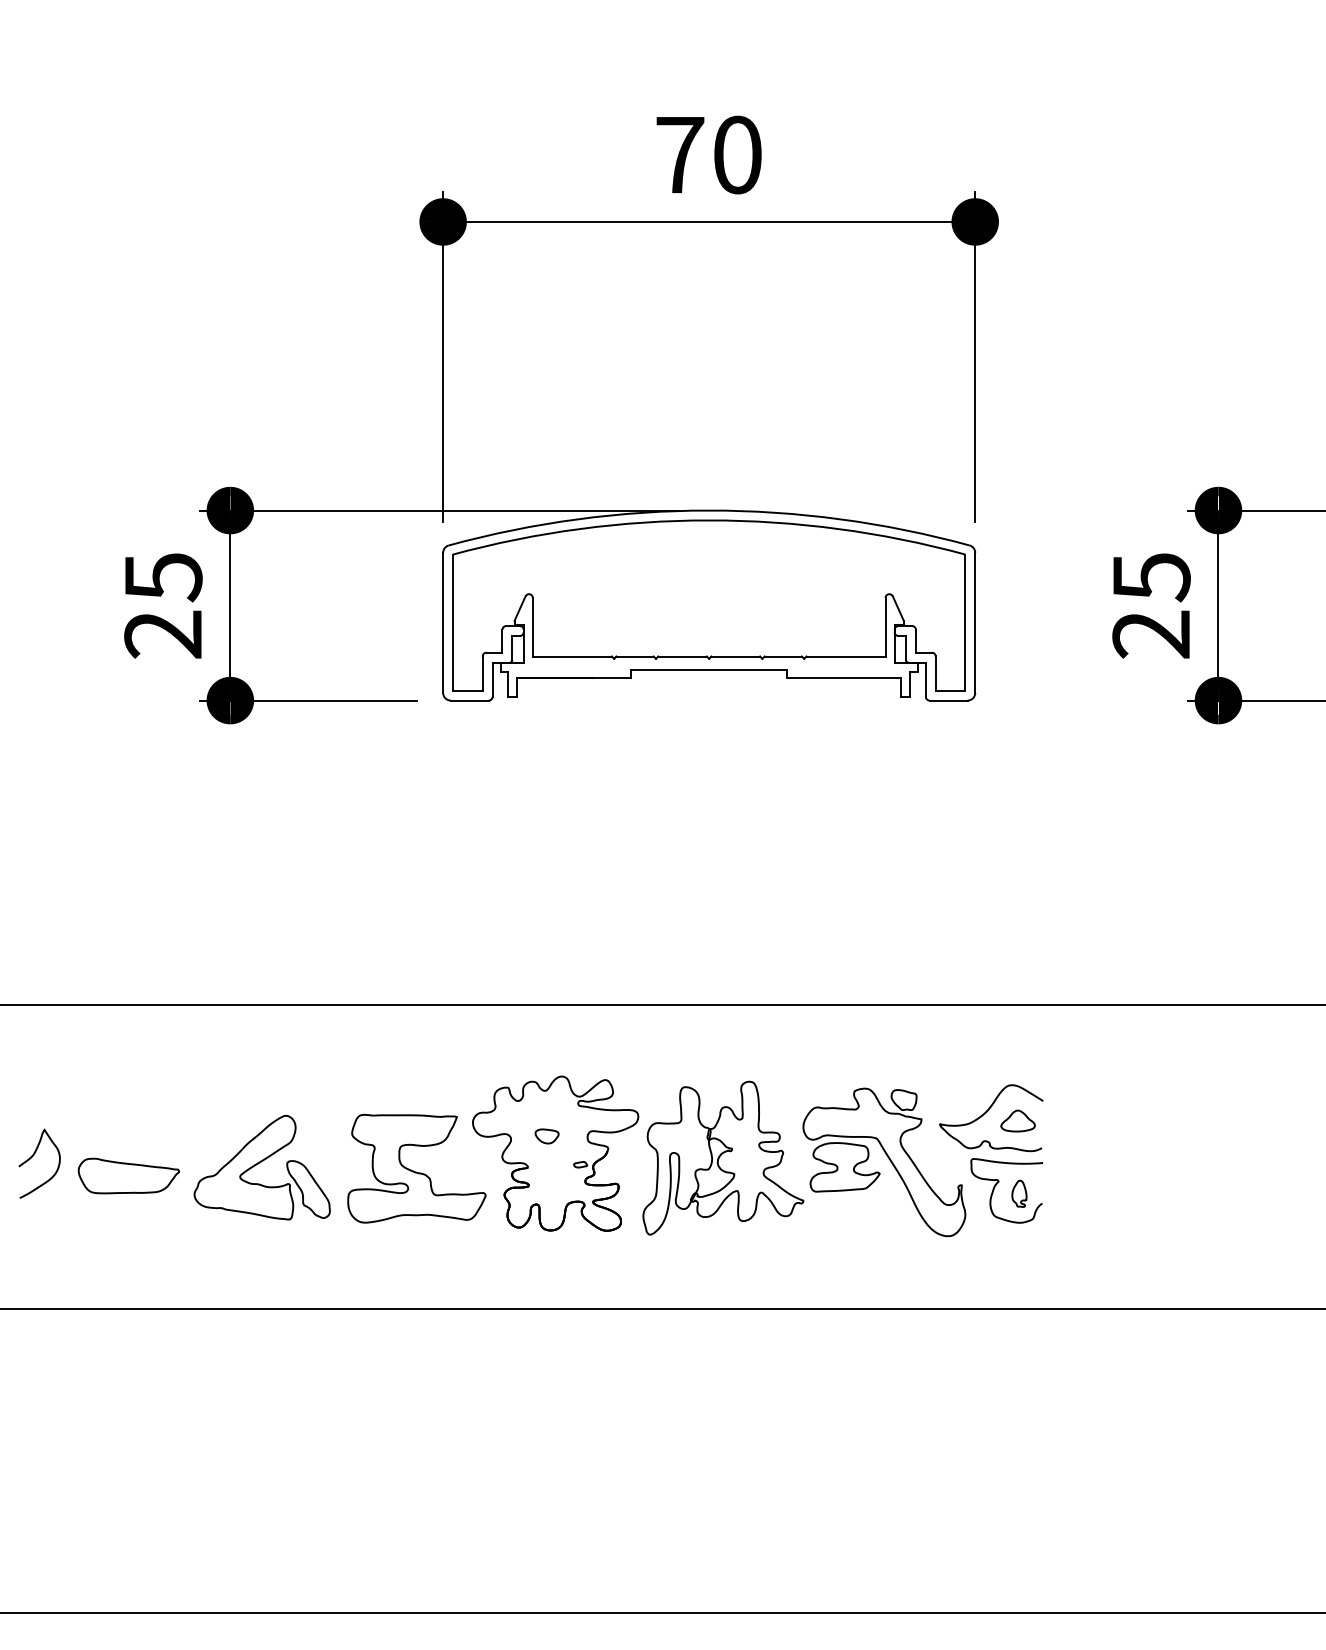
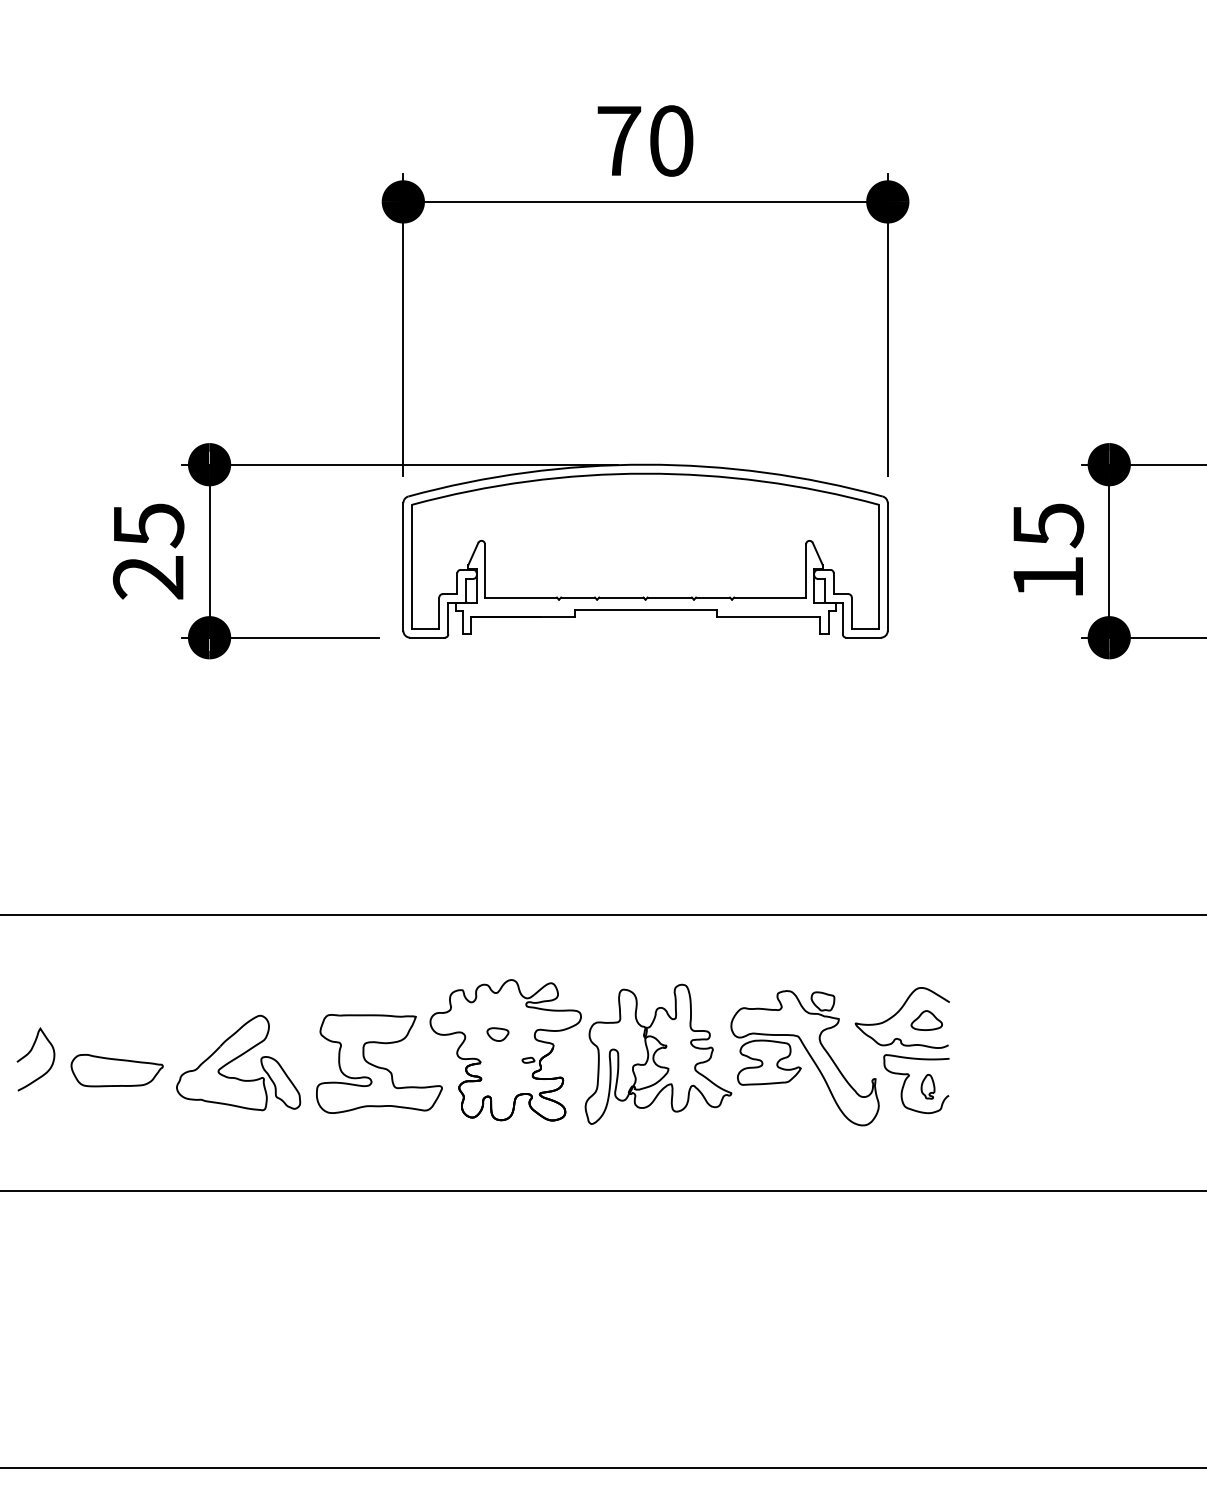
text: (1150, 634) -> (1047, 577), 25 -> 15

